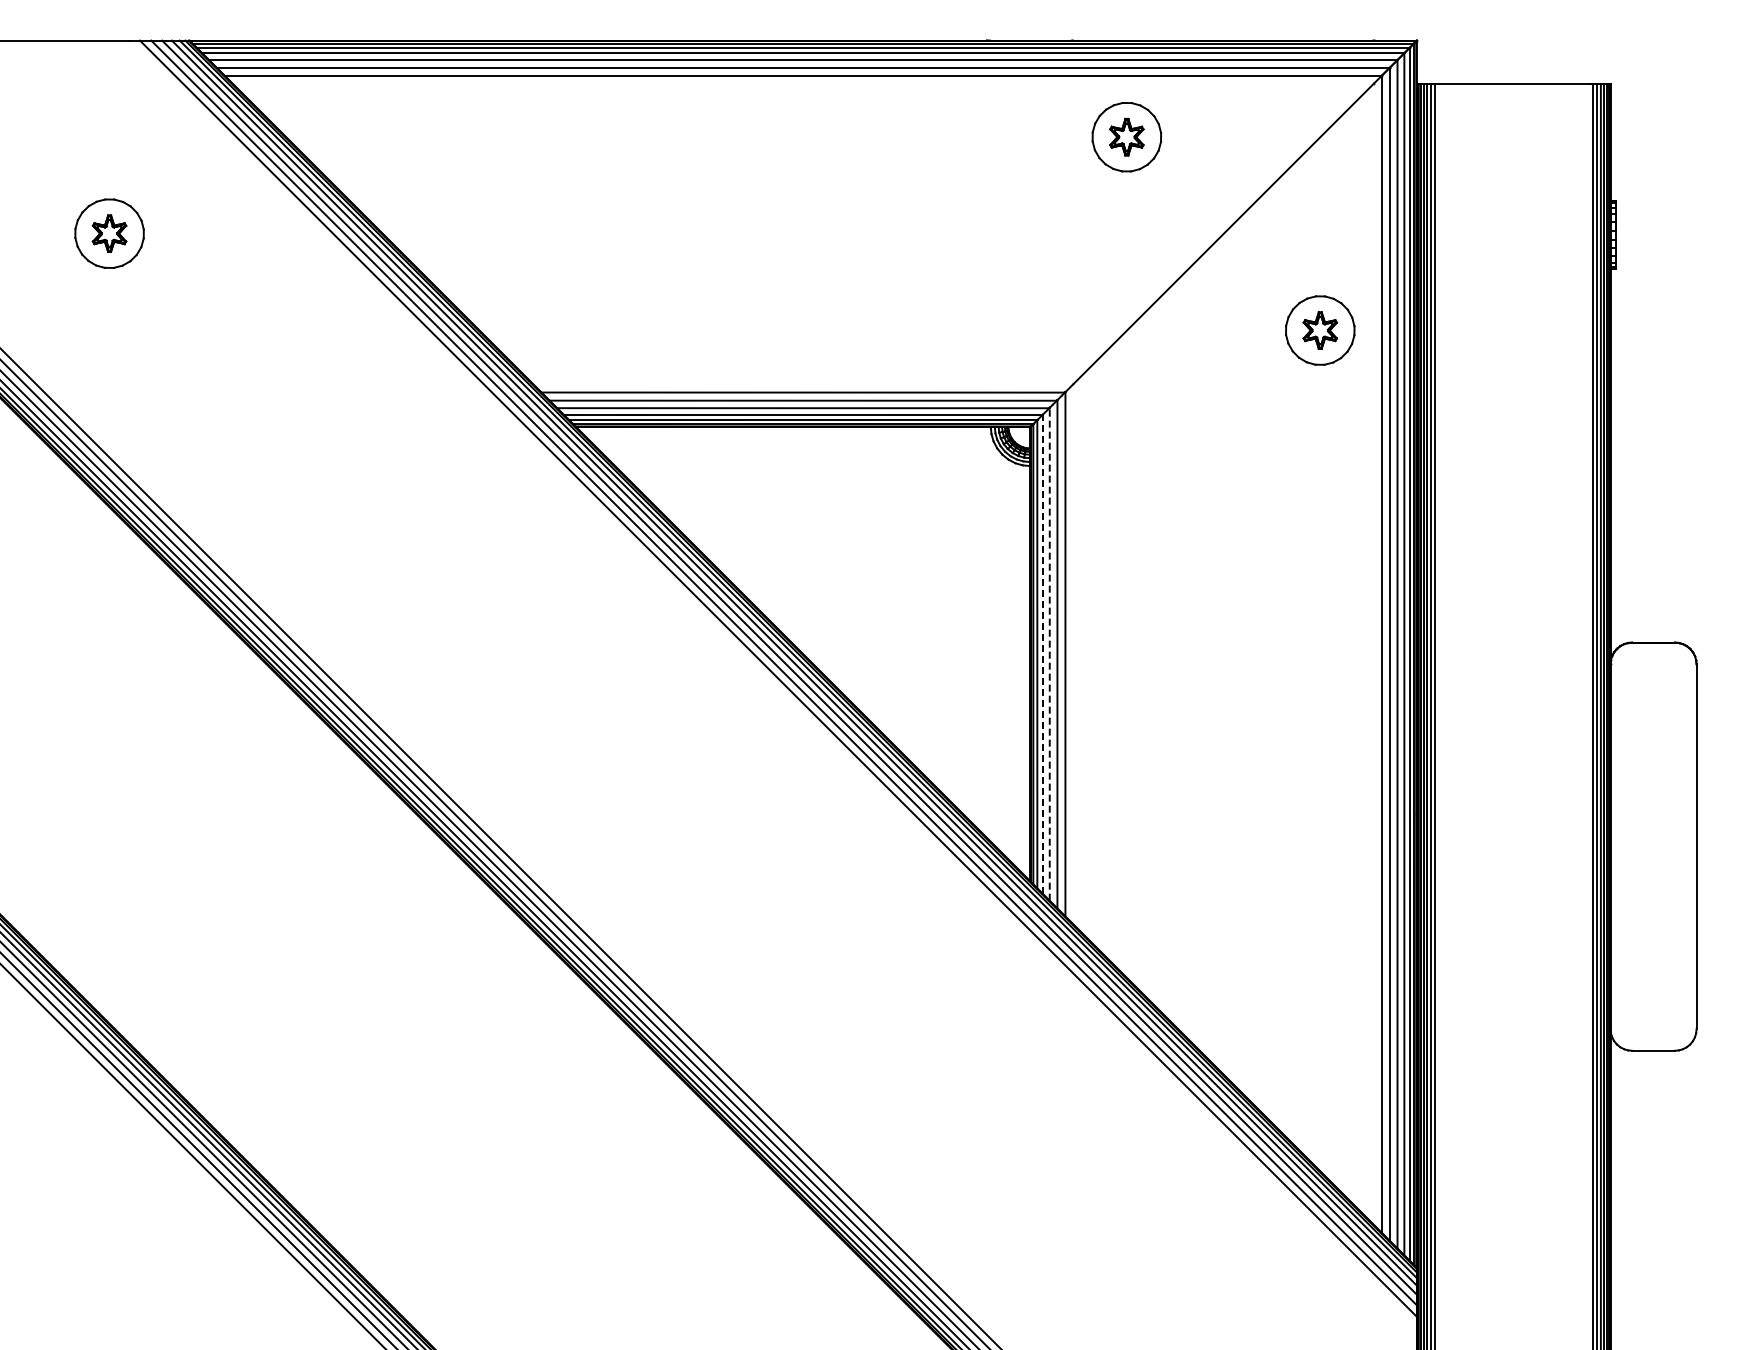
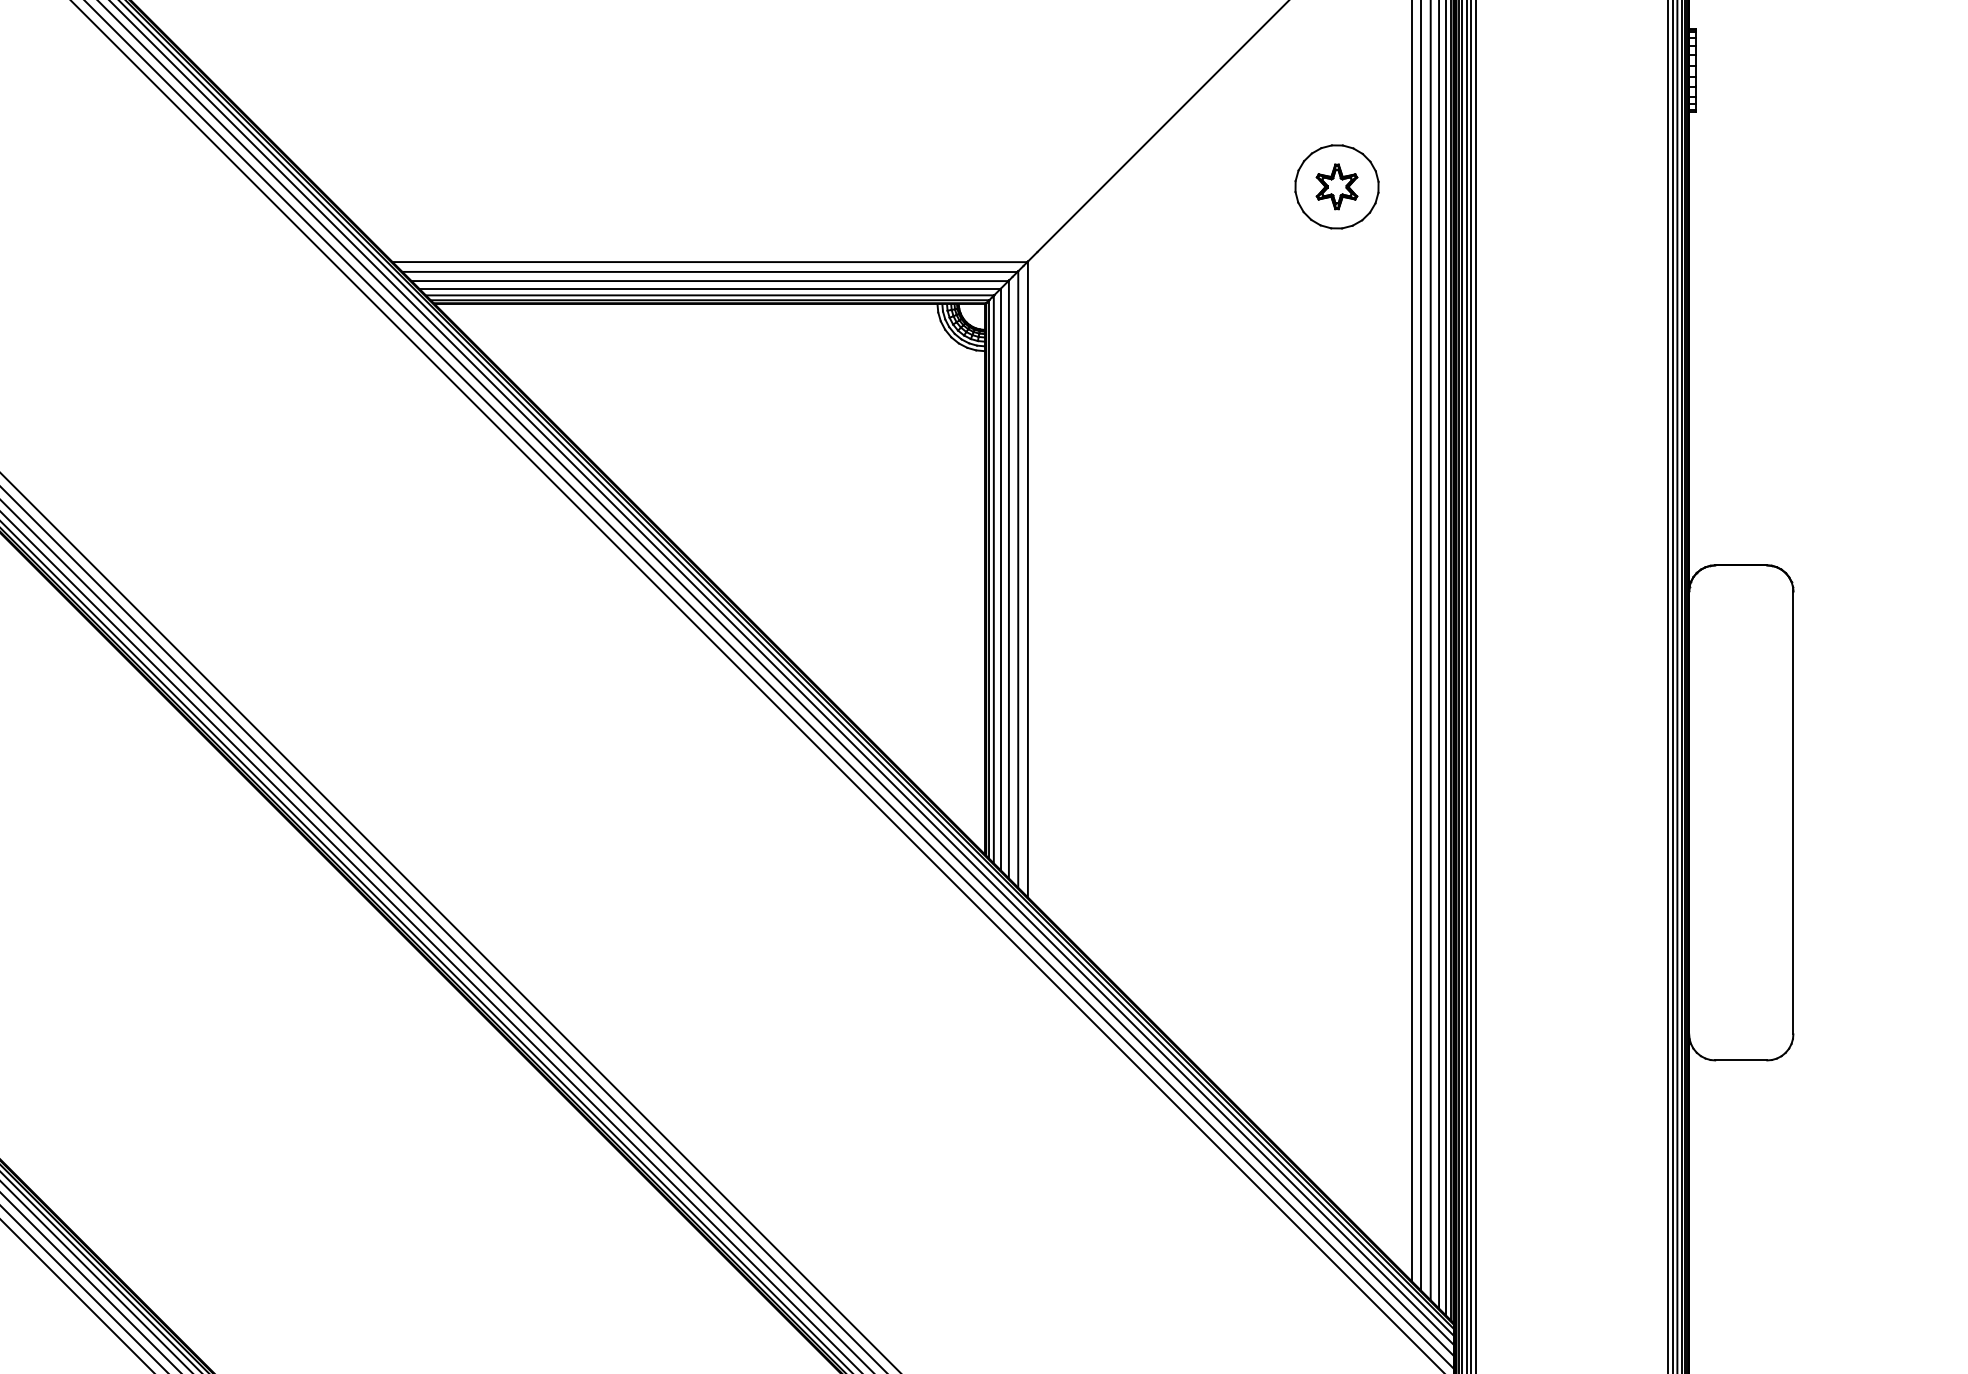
line: (1049, 653) -> (1008, 578), dashed -> solid
line: (1042, 654) -> (1000, 579), dashed -> solid

